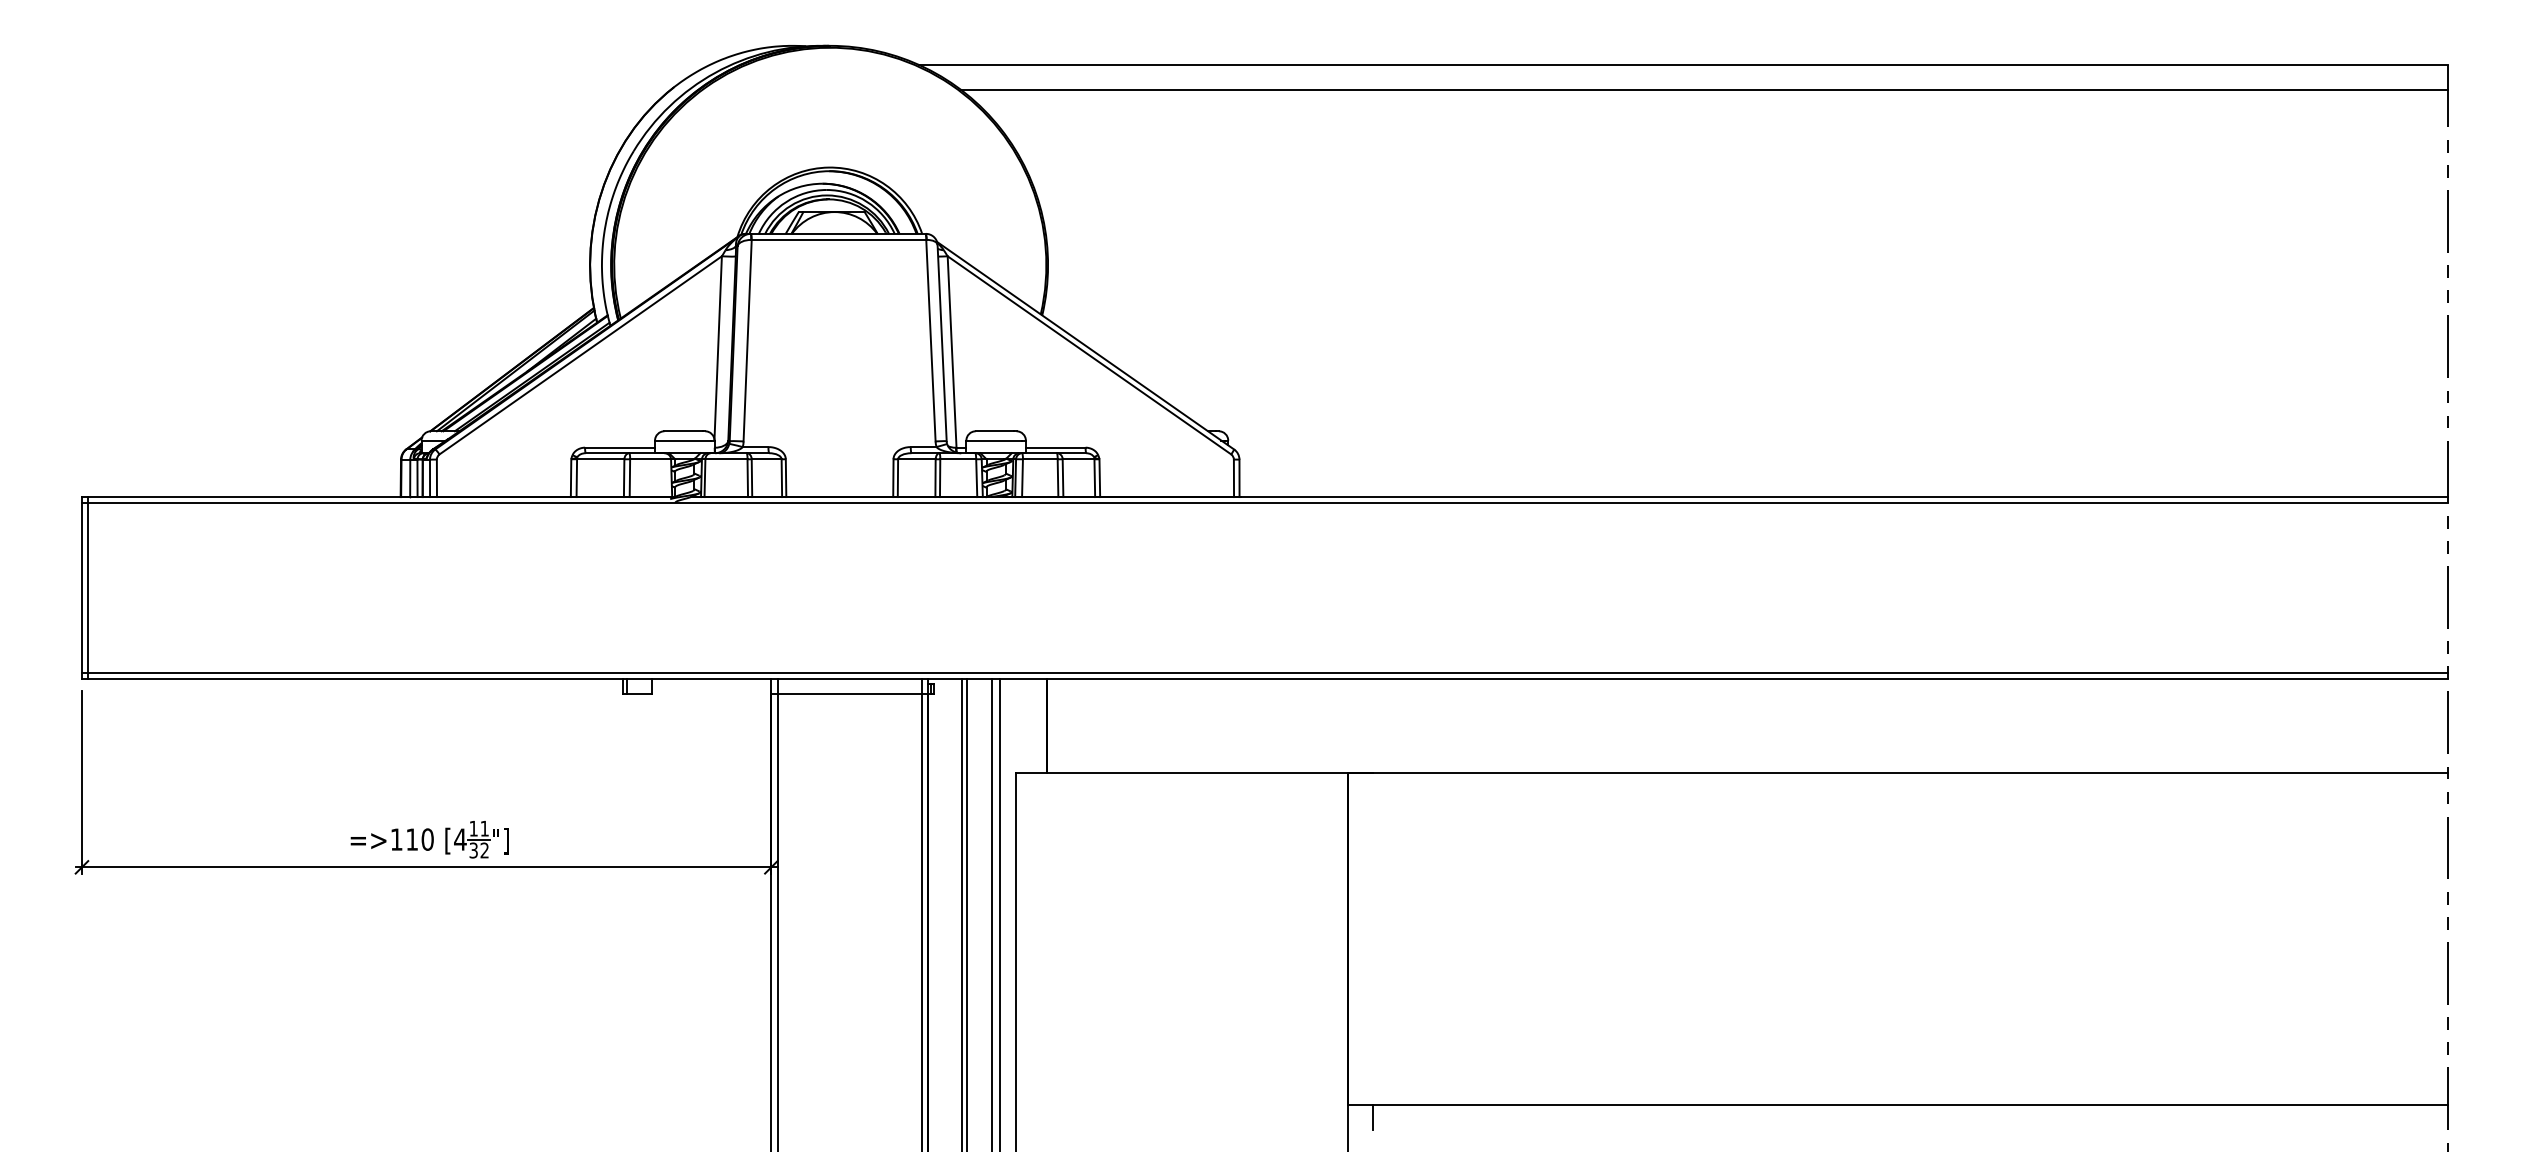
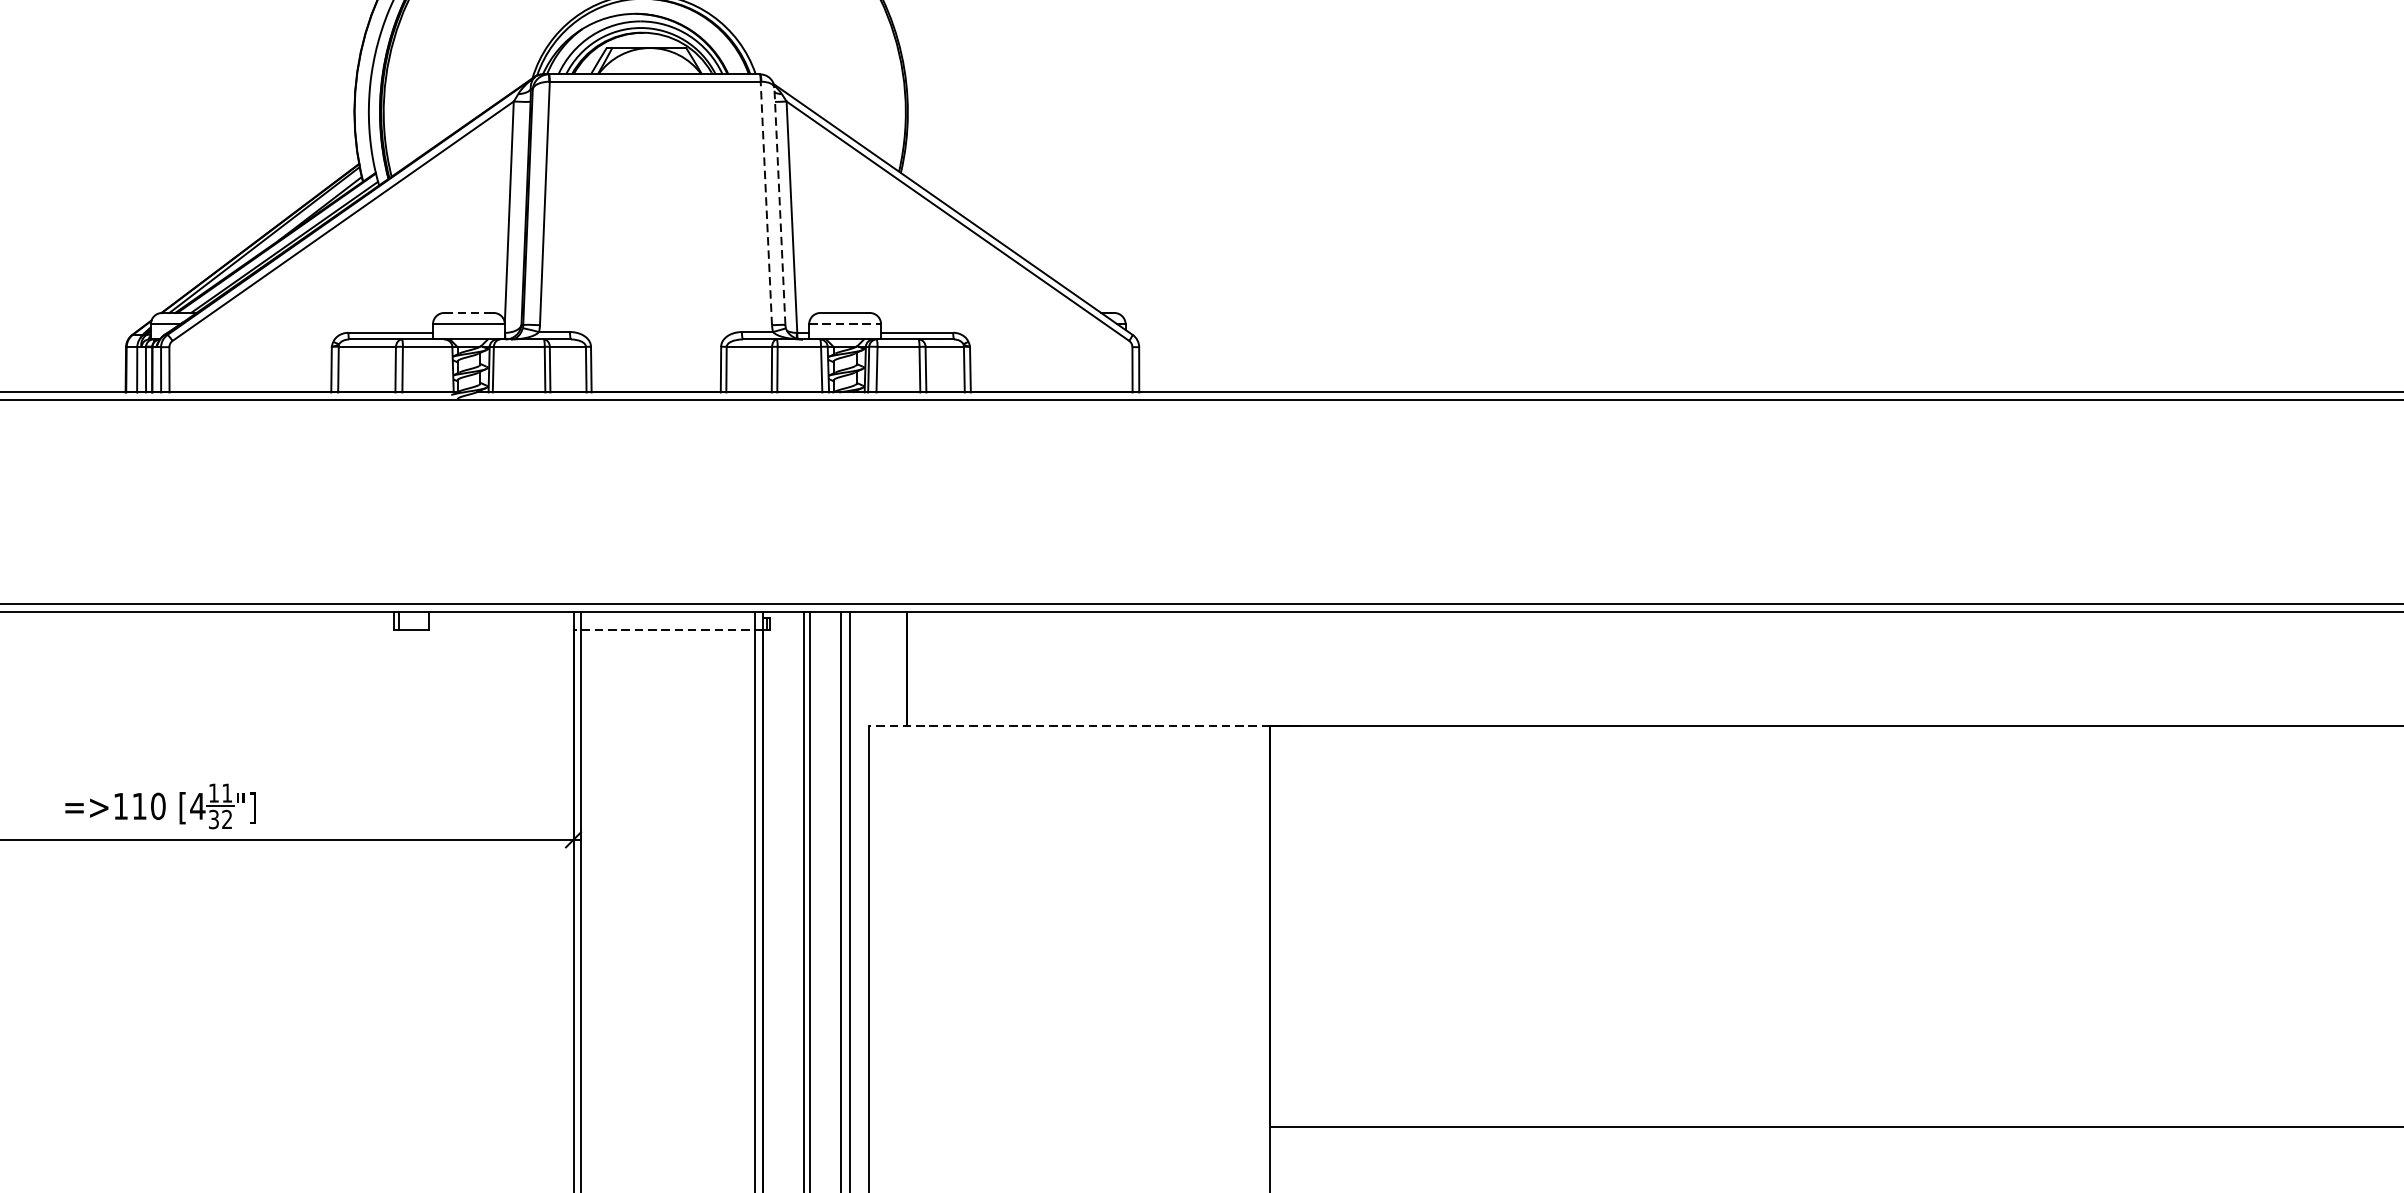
line: (930, 340) -> (765, 203), solid -> dashed
line: (942, 342) -> (780, 205), solid -> dashed
line: (684, 431) -> (468, 313), solid -> dashed
line: (994, 440) -> (843, 324), solid -> dashed
line: (849, 693) -> (667, 629), solid -> dashed
line: (1181, 772) -> (1069, 725), solid -> dashed
line: (1372, 1117) -> (1299, 1142), removed

